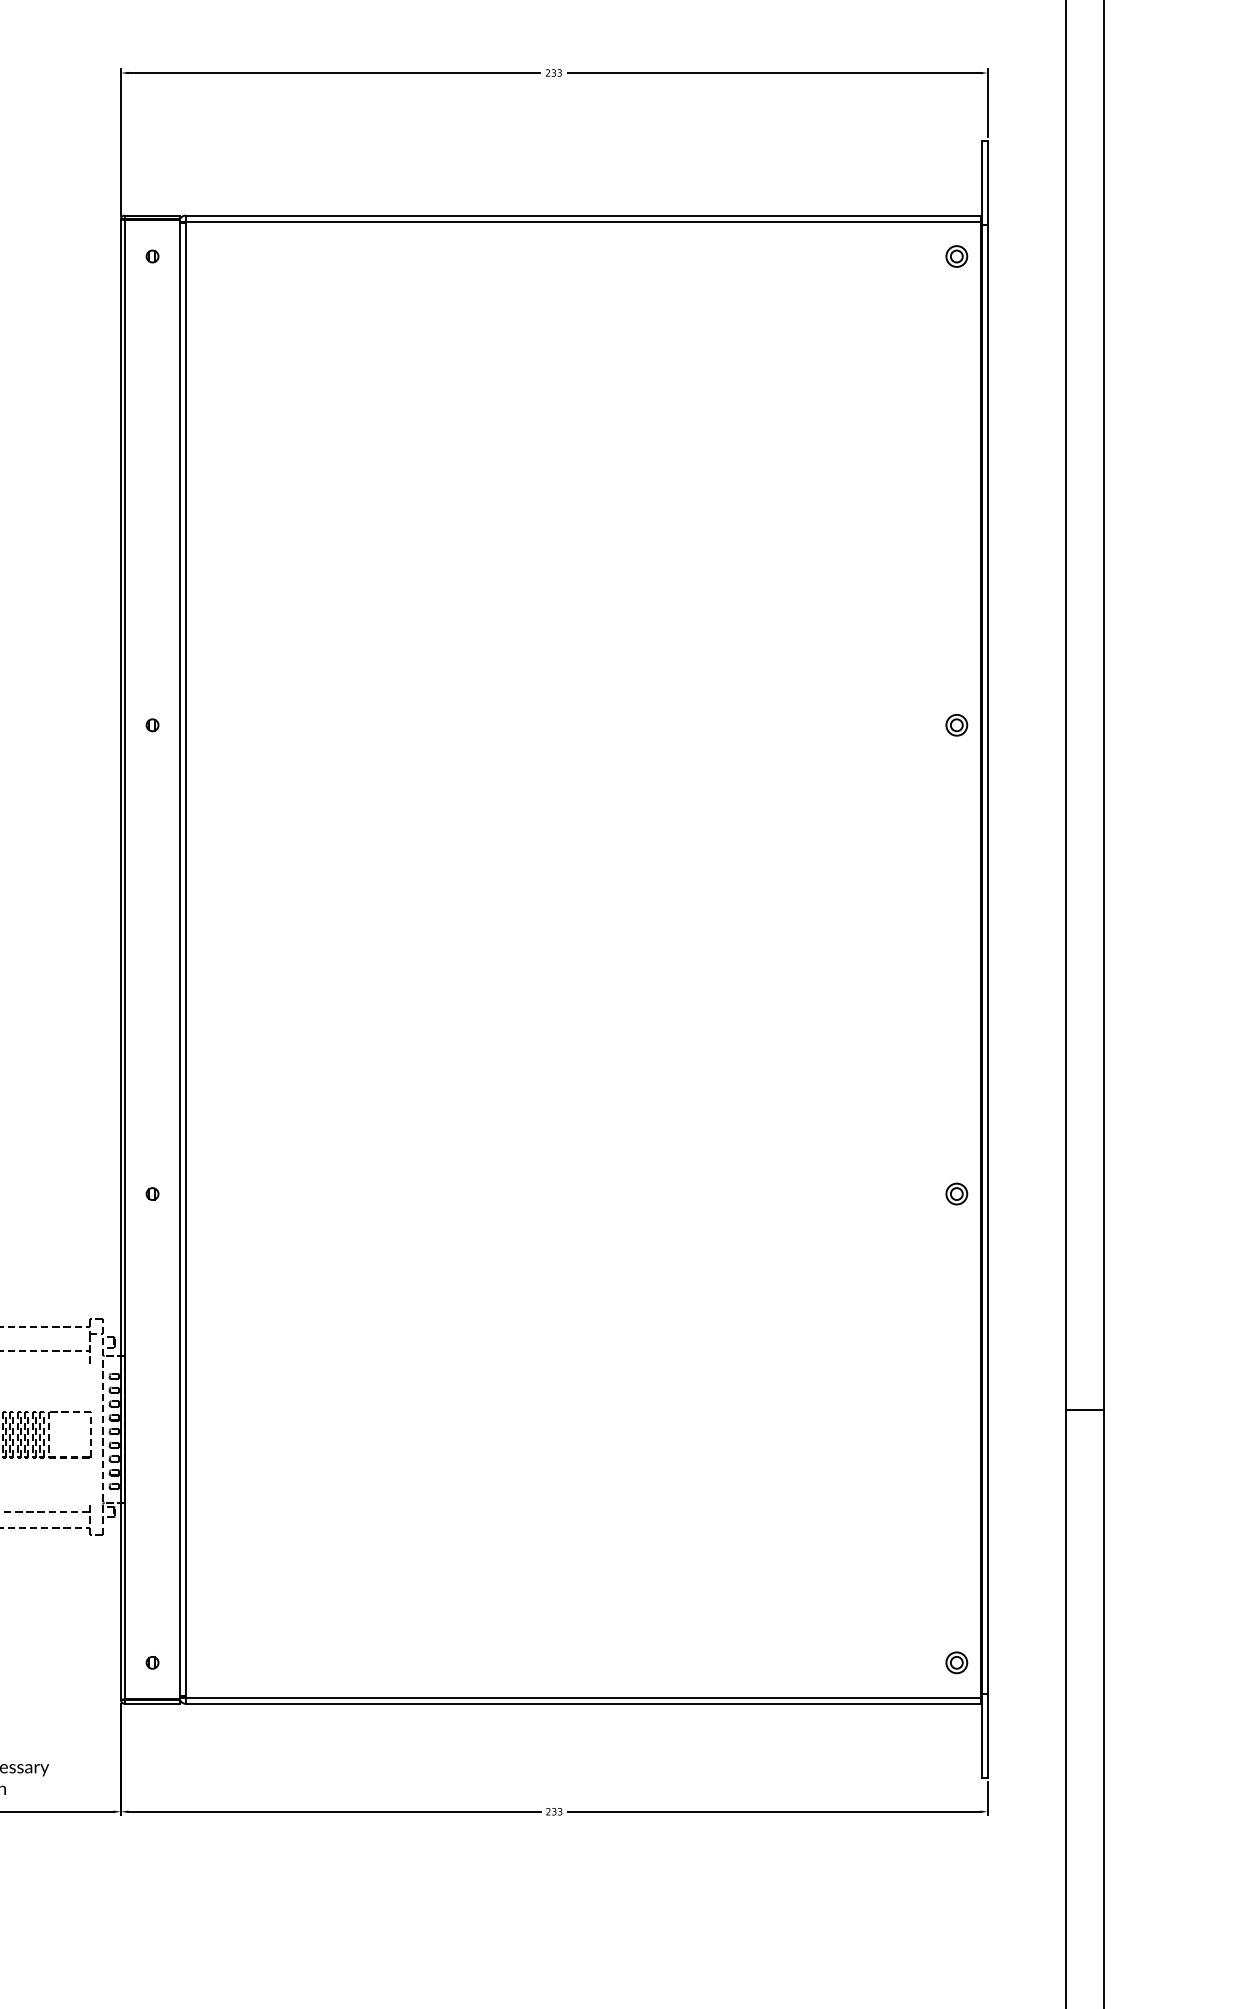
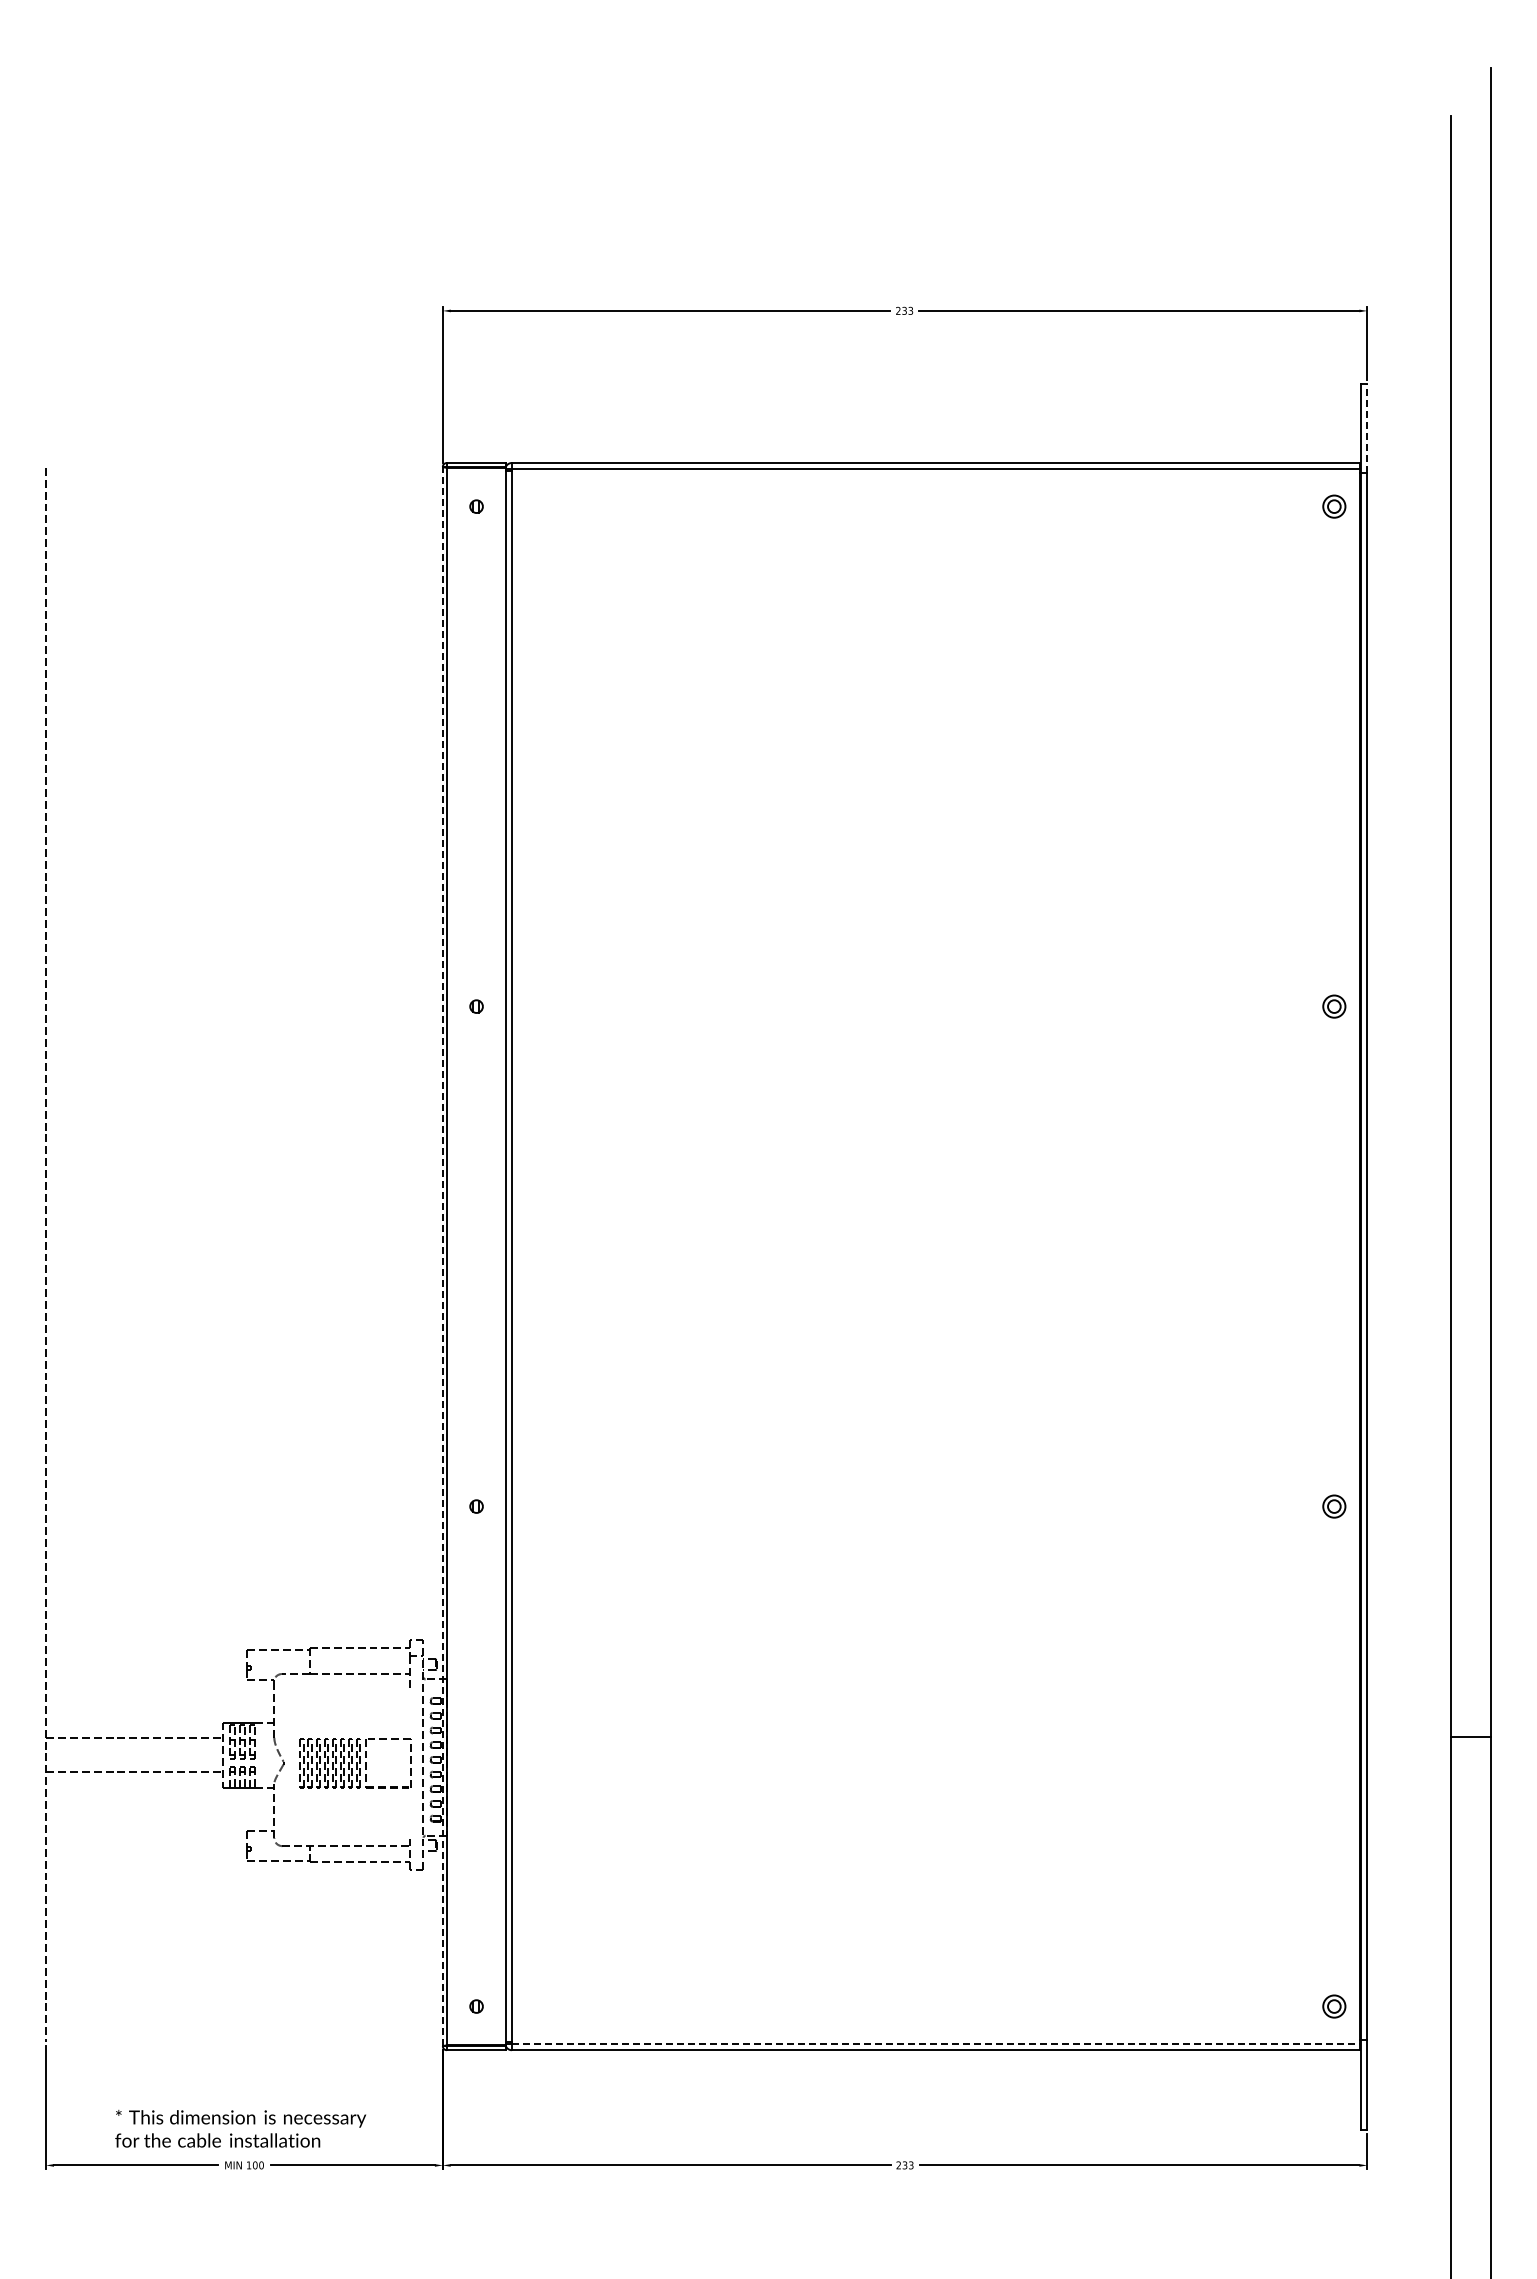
line: (987, 183) -> (1367, 428), solid -> dashed
line: (120, 959) -> (442, 1256), solid -> dashed
line: (582, 1697) -> (935, 2043), solid -> dashed

